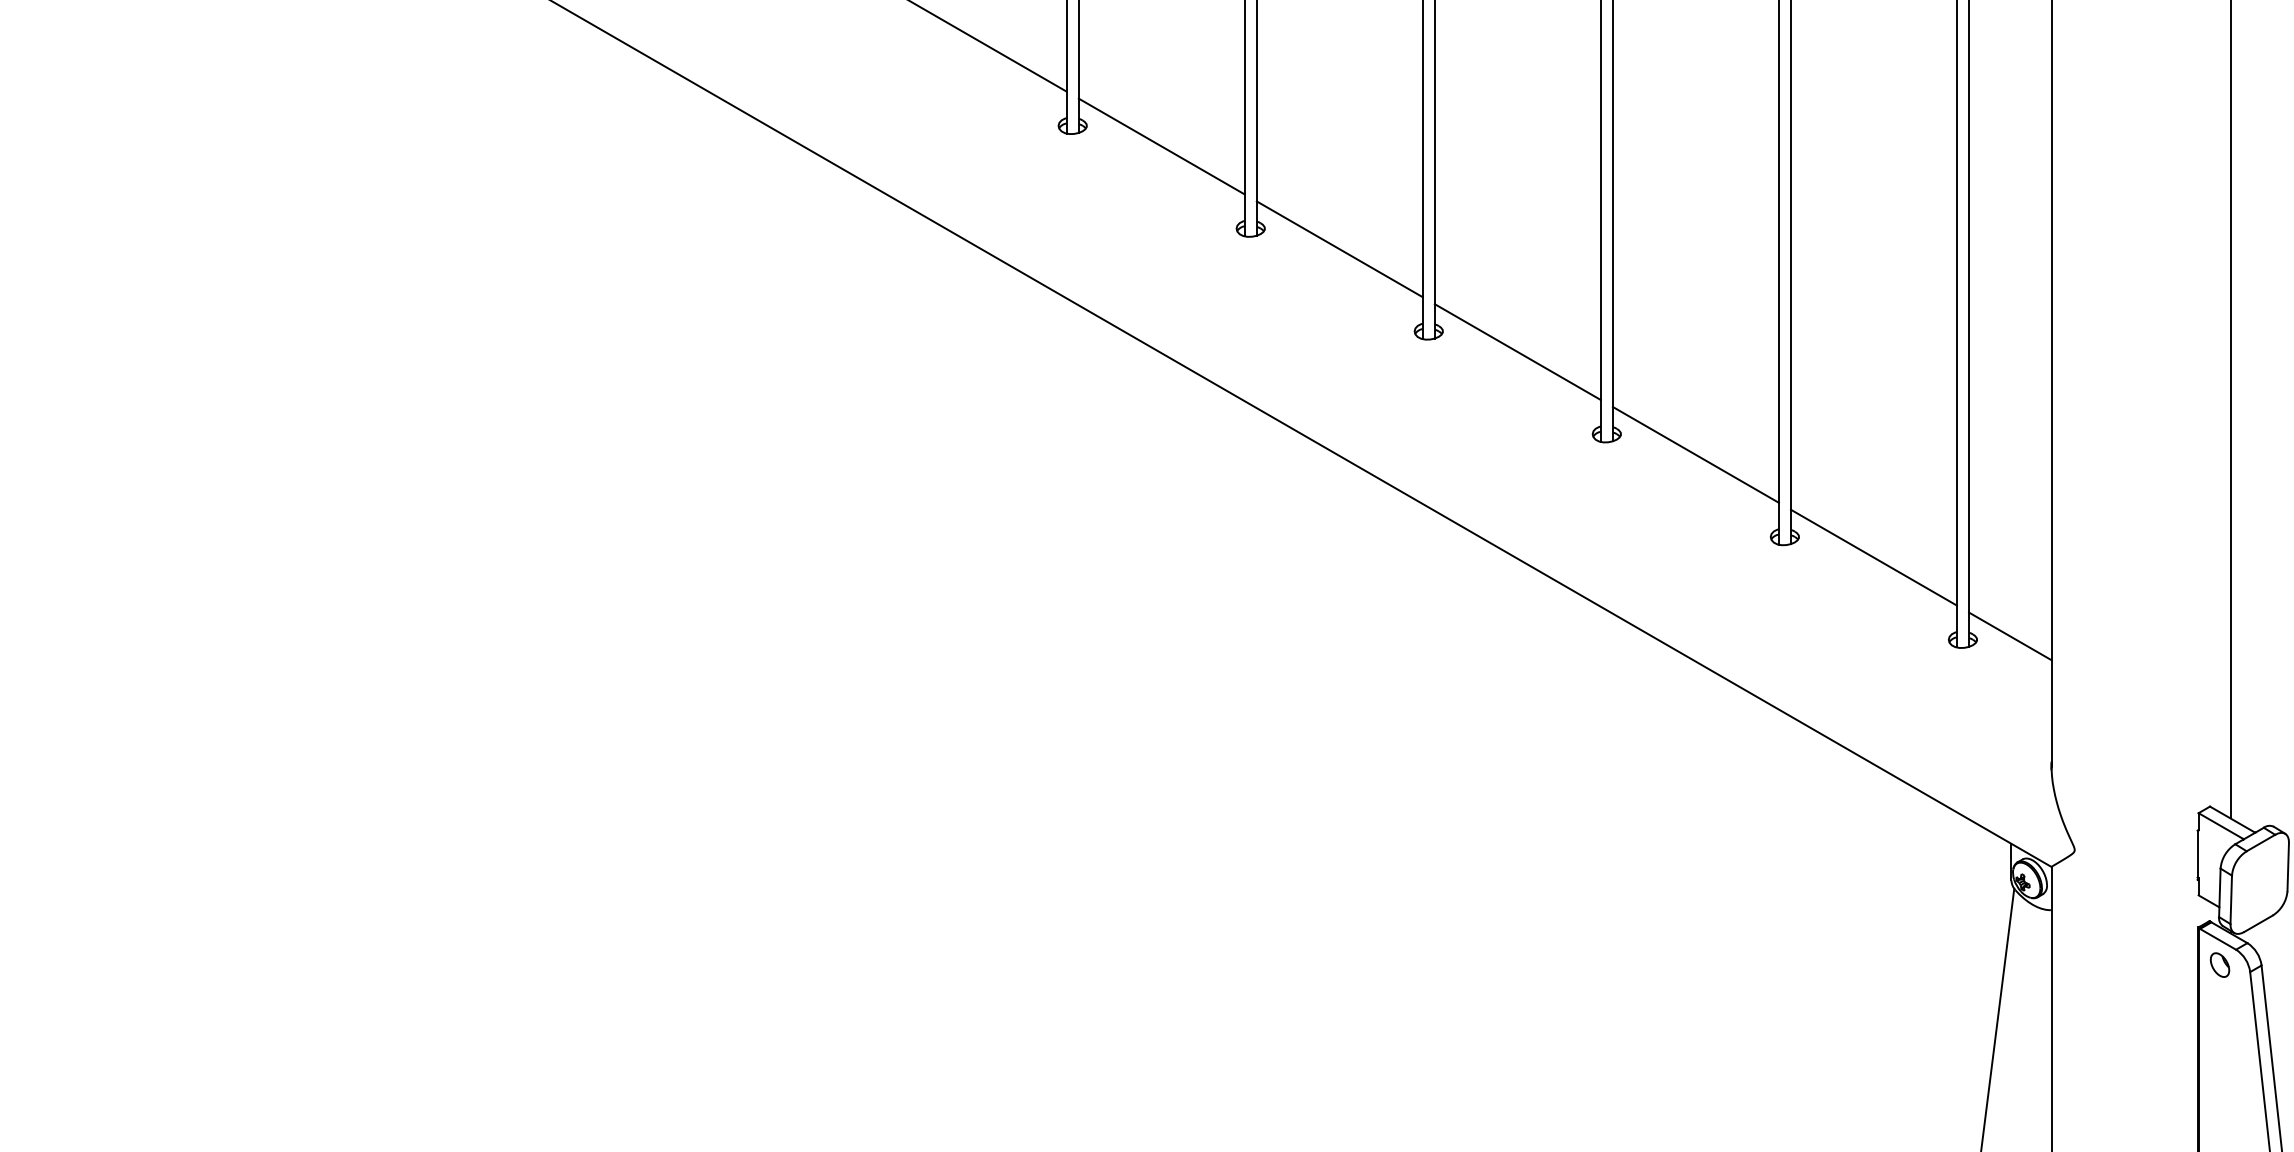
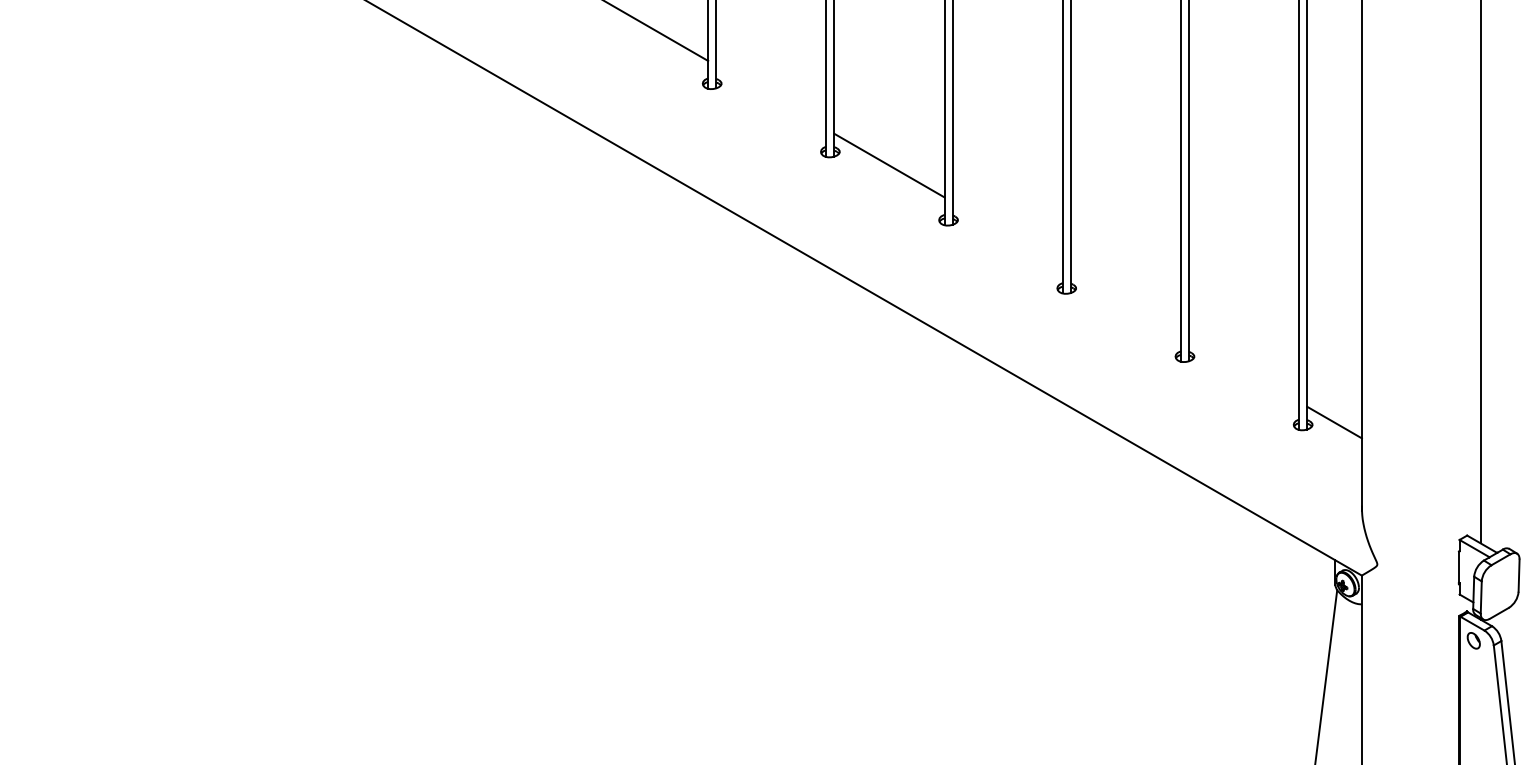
line: (1162, 146) -> (771, 97), removed
line: (1517, 351) -> (1007, 233), removed
line: (1695, 453) -> (1125, 301), removed
line: (1874, 557) -> (1244, 370), removed

